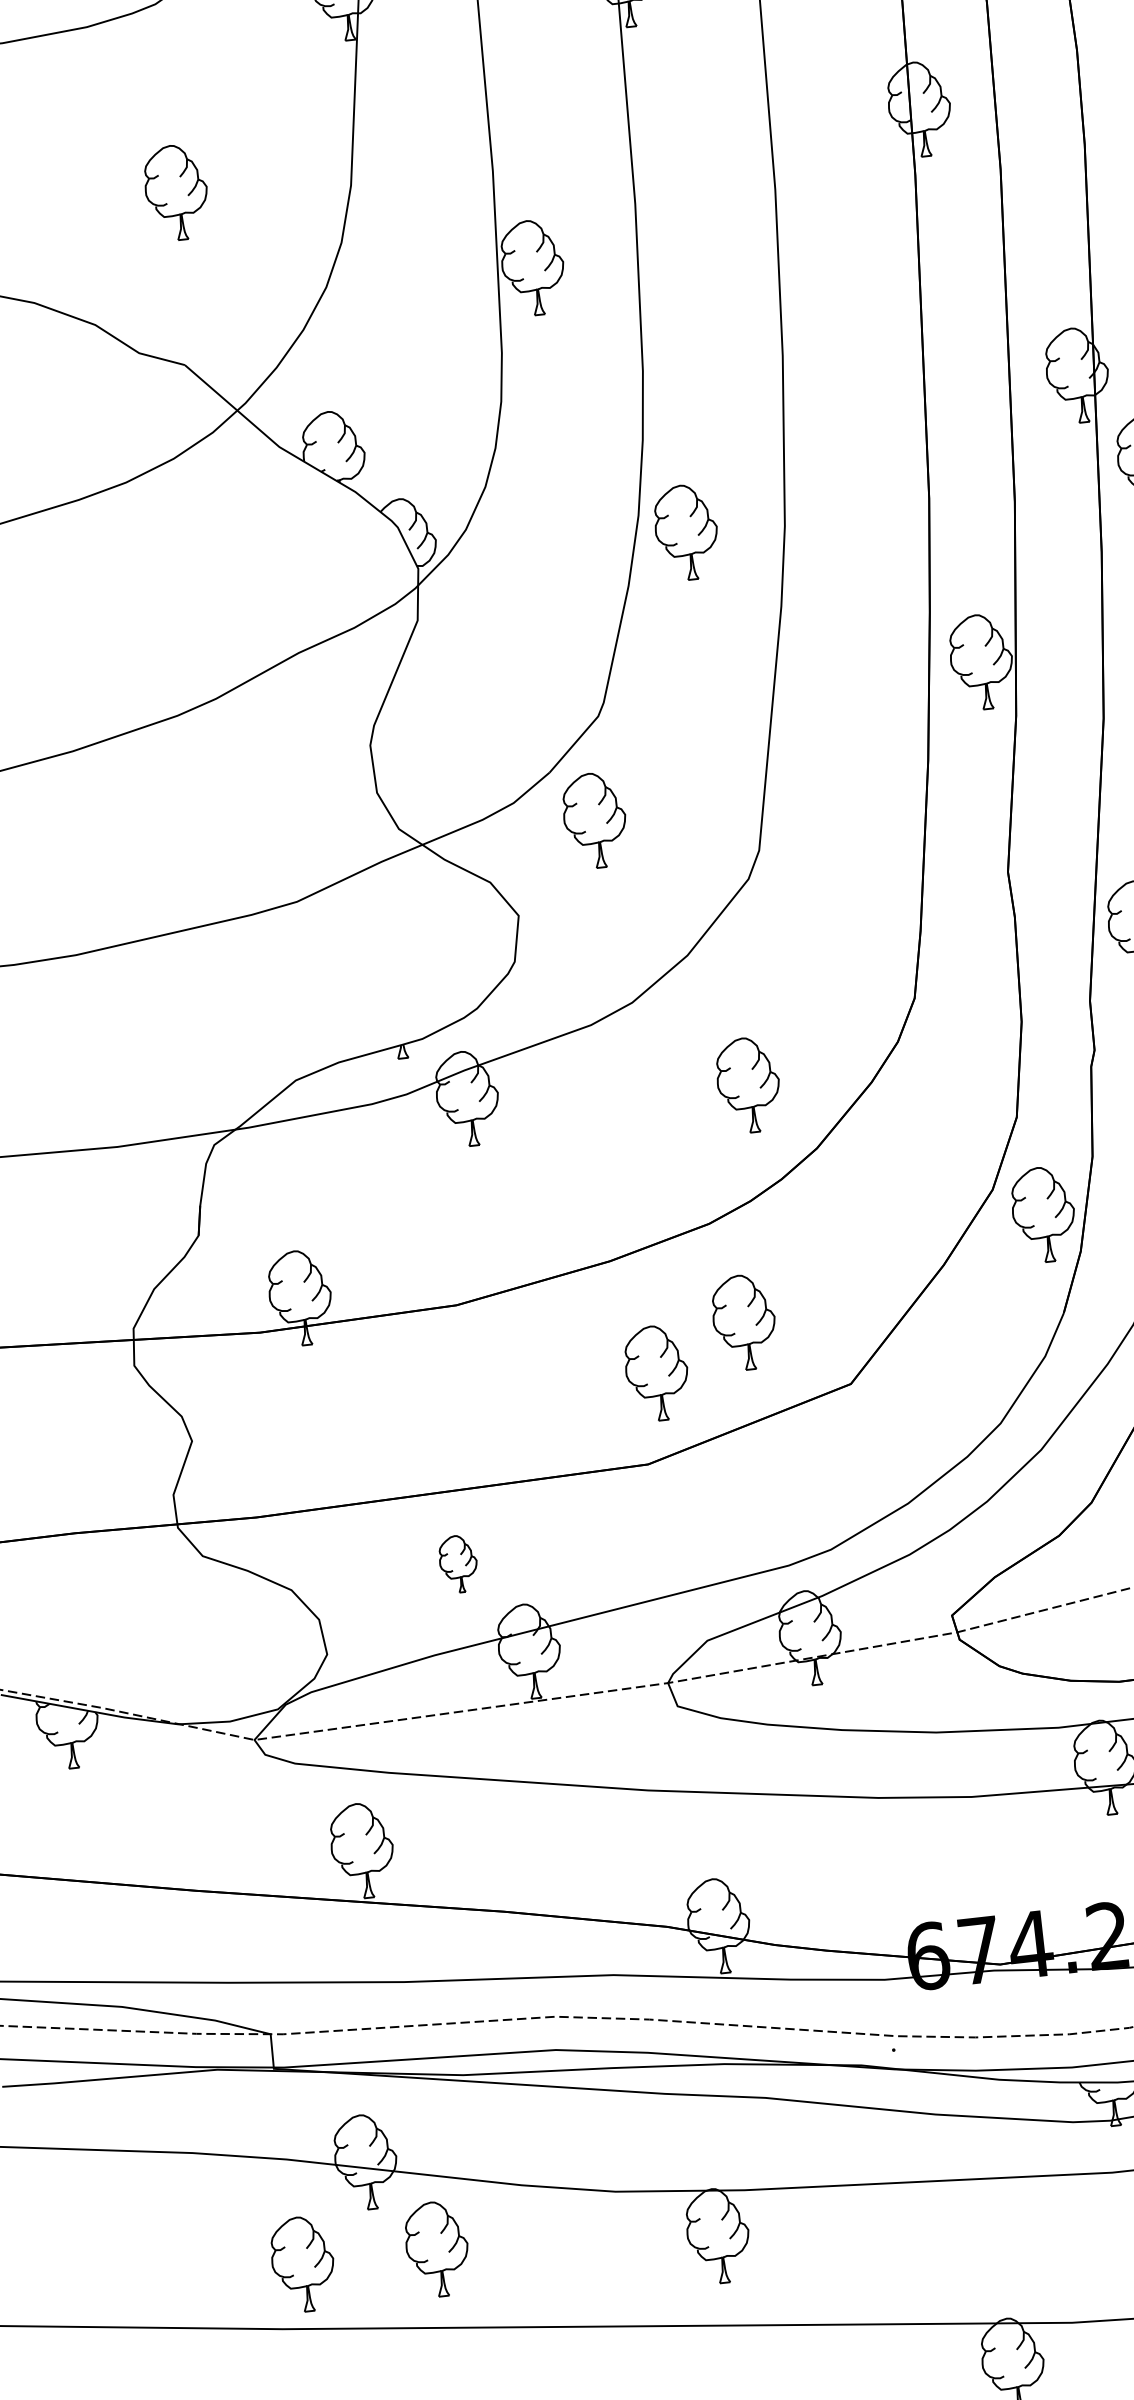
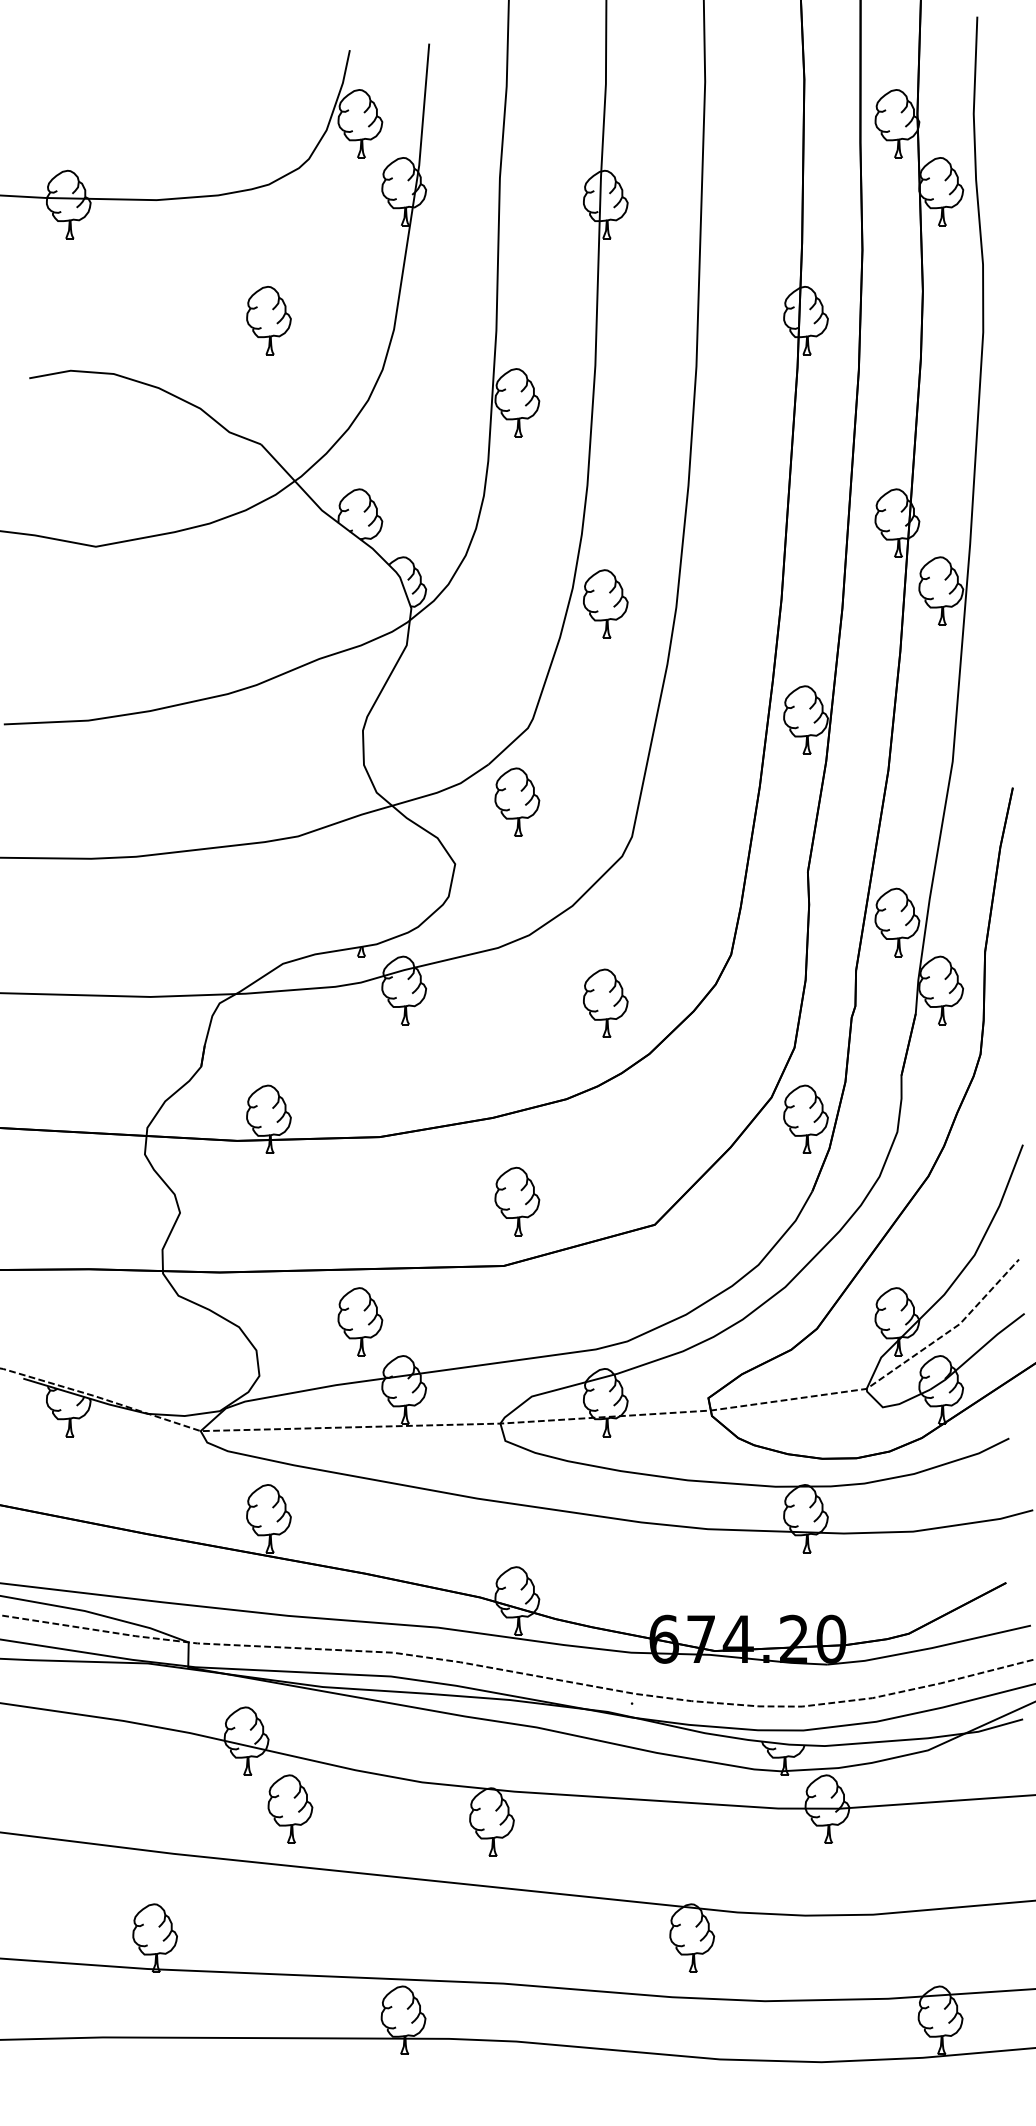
part: (743, 1321) -> (583, 1171), removed
part: (458, 1563) -> (360, 1321), size x1.67
part: (303, 2263) -> (193, 1808), removed

